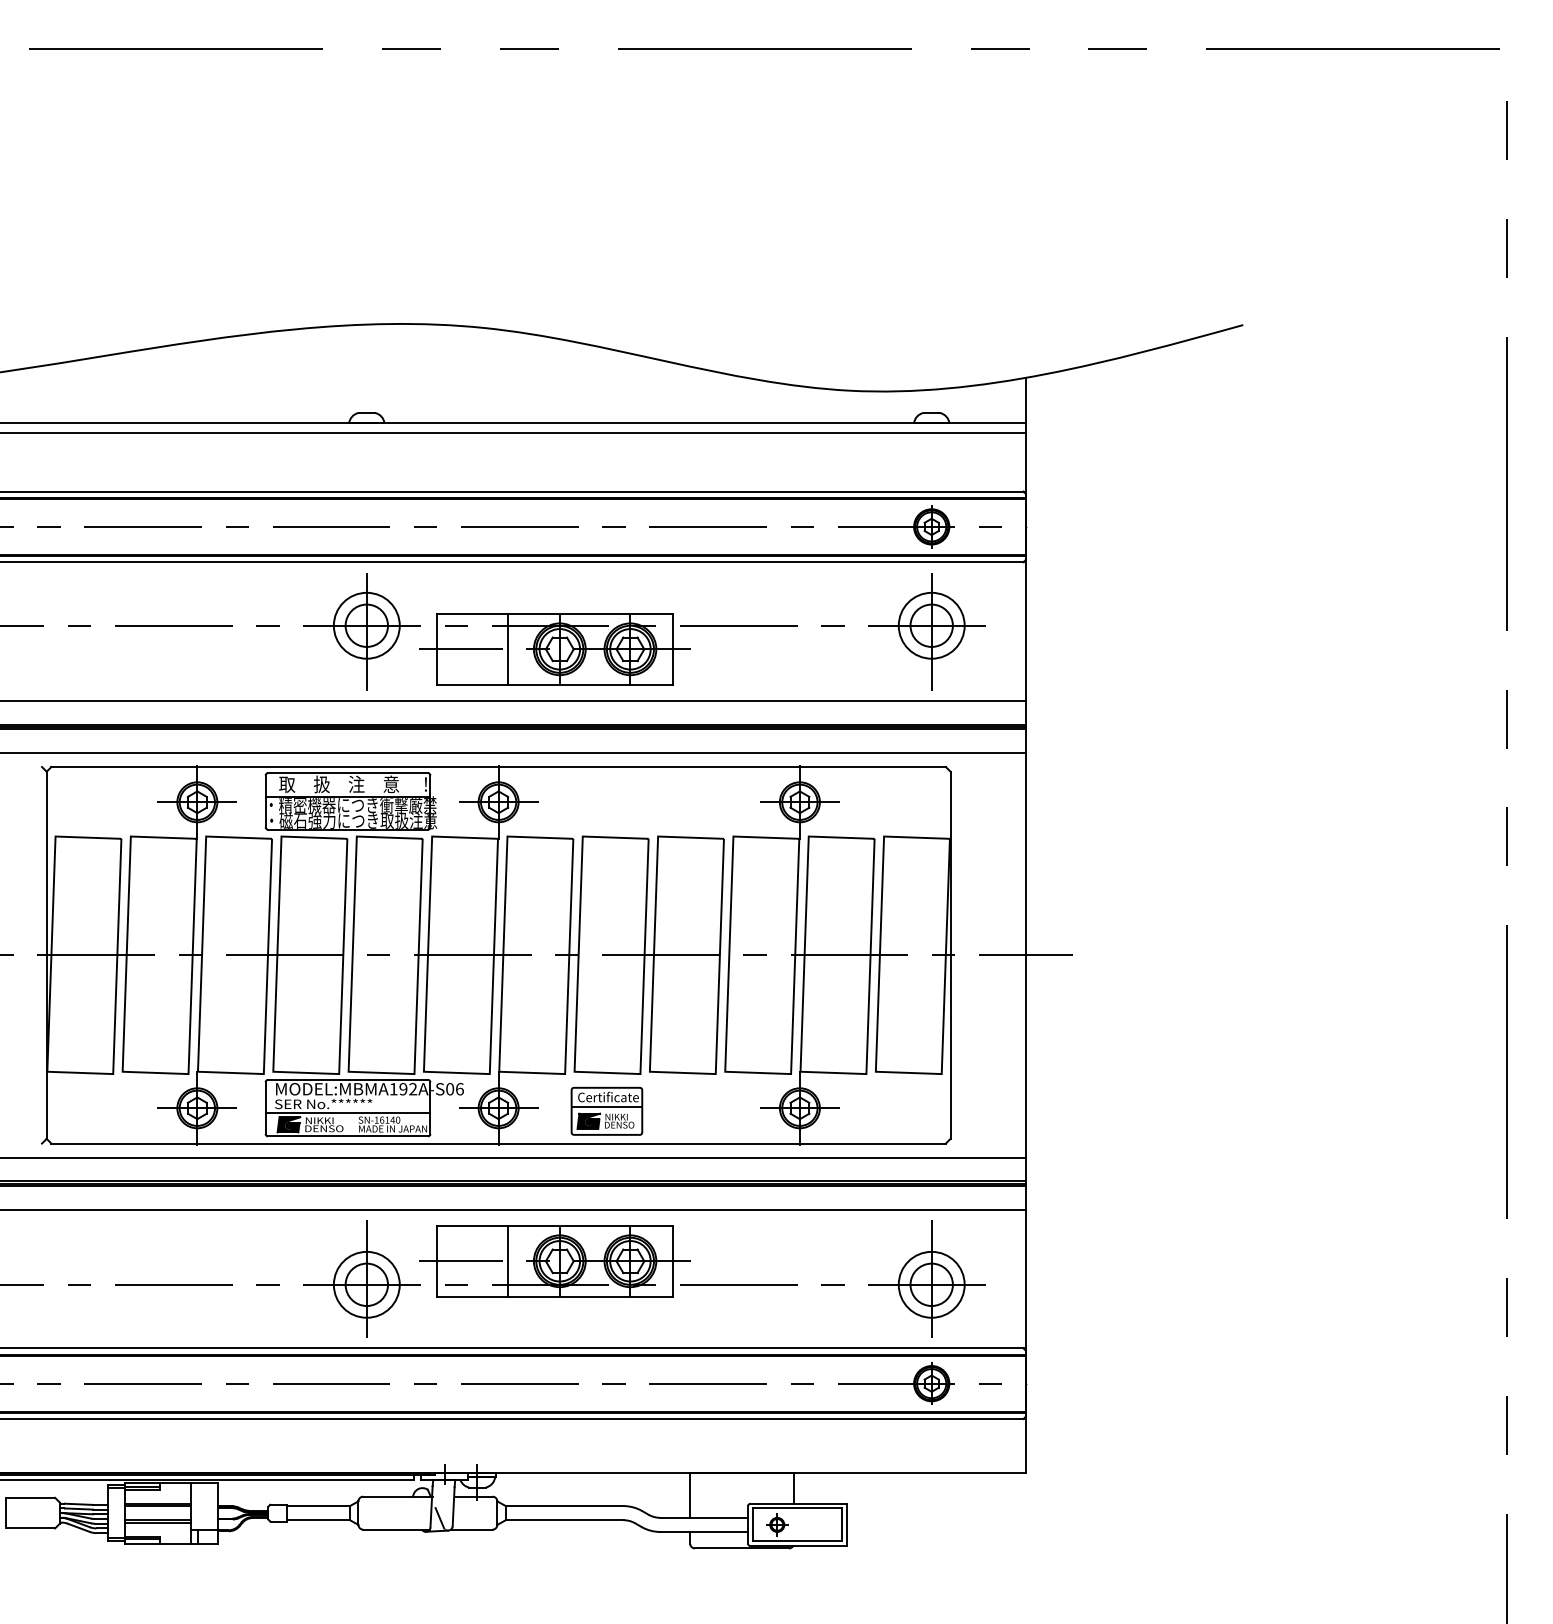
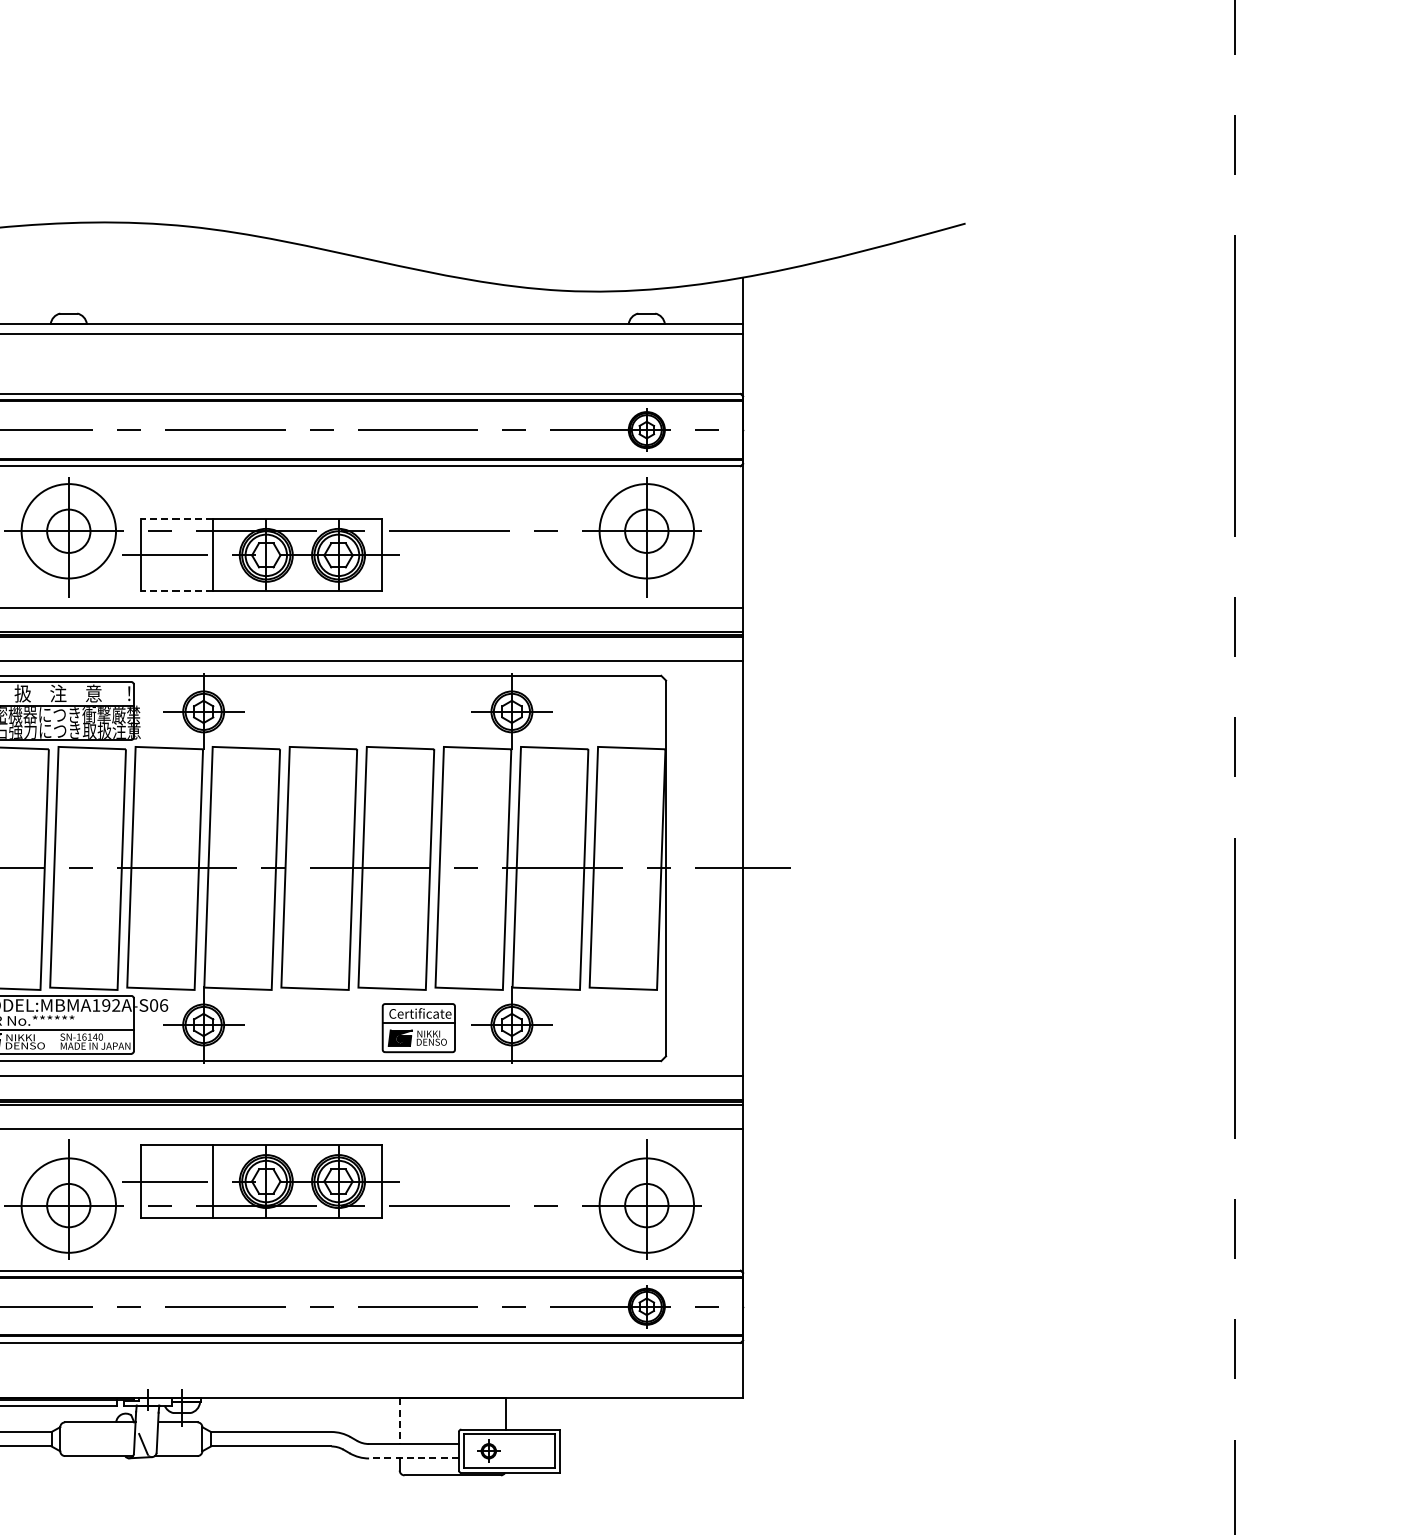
line: (472, 614) -> (176, 519), solid -> dashed
circle: (366, 625) -> (68, 530), size x1.4
circle: (931, 625) -> (646, 530), size x1.4
line: (472, 684) -> (176, 591), solid -> dashed
part: (606, 1110) -> (418, 1027), moved
circle: (366, 1284) -> (68, 1205), size x1.4
circle: (931, 1284) -> (646, 1205), size x1.4
line: (690, 1495) -> (399, 1421), solid -> dashed
line: (704, 1531) -> (414, 1458), solid -> dashed

